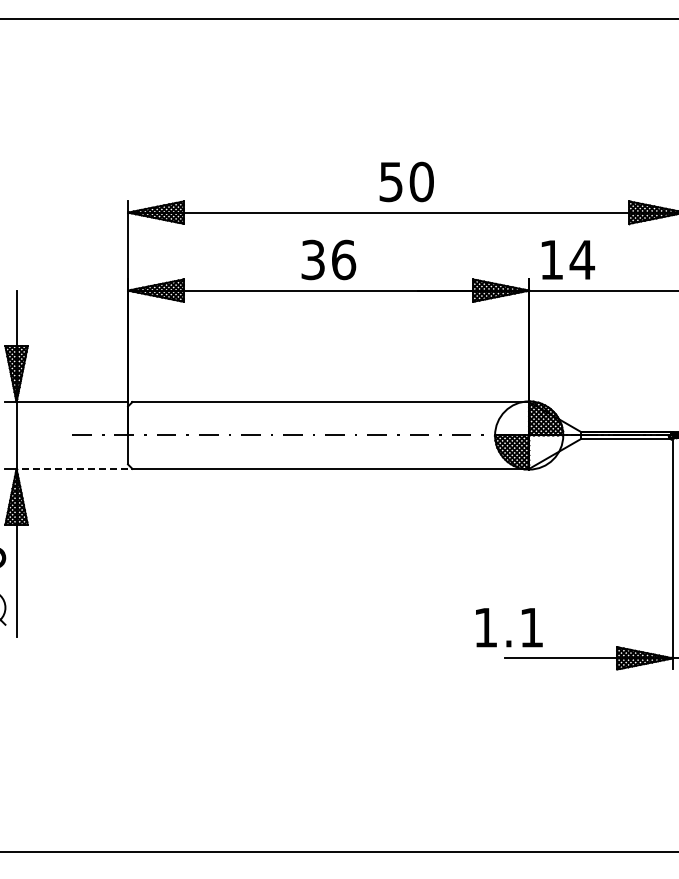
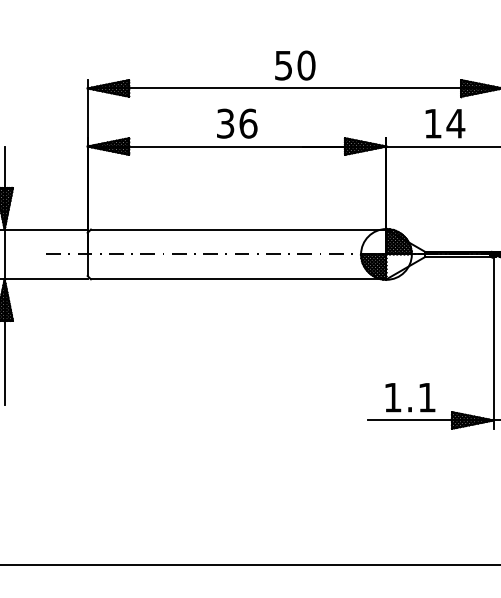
text: (567, 259) -> (444, 123), moved
line: (72, 468) -> (46, 279), dashed -> solid
text: (509, 627) -> (410, 397), moved

